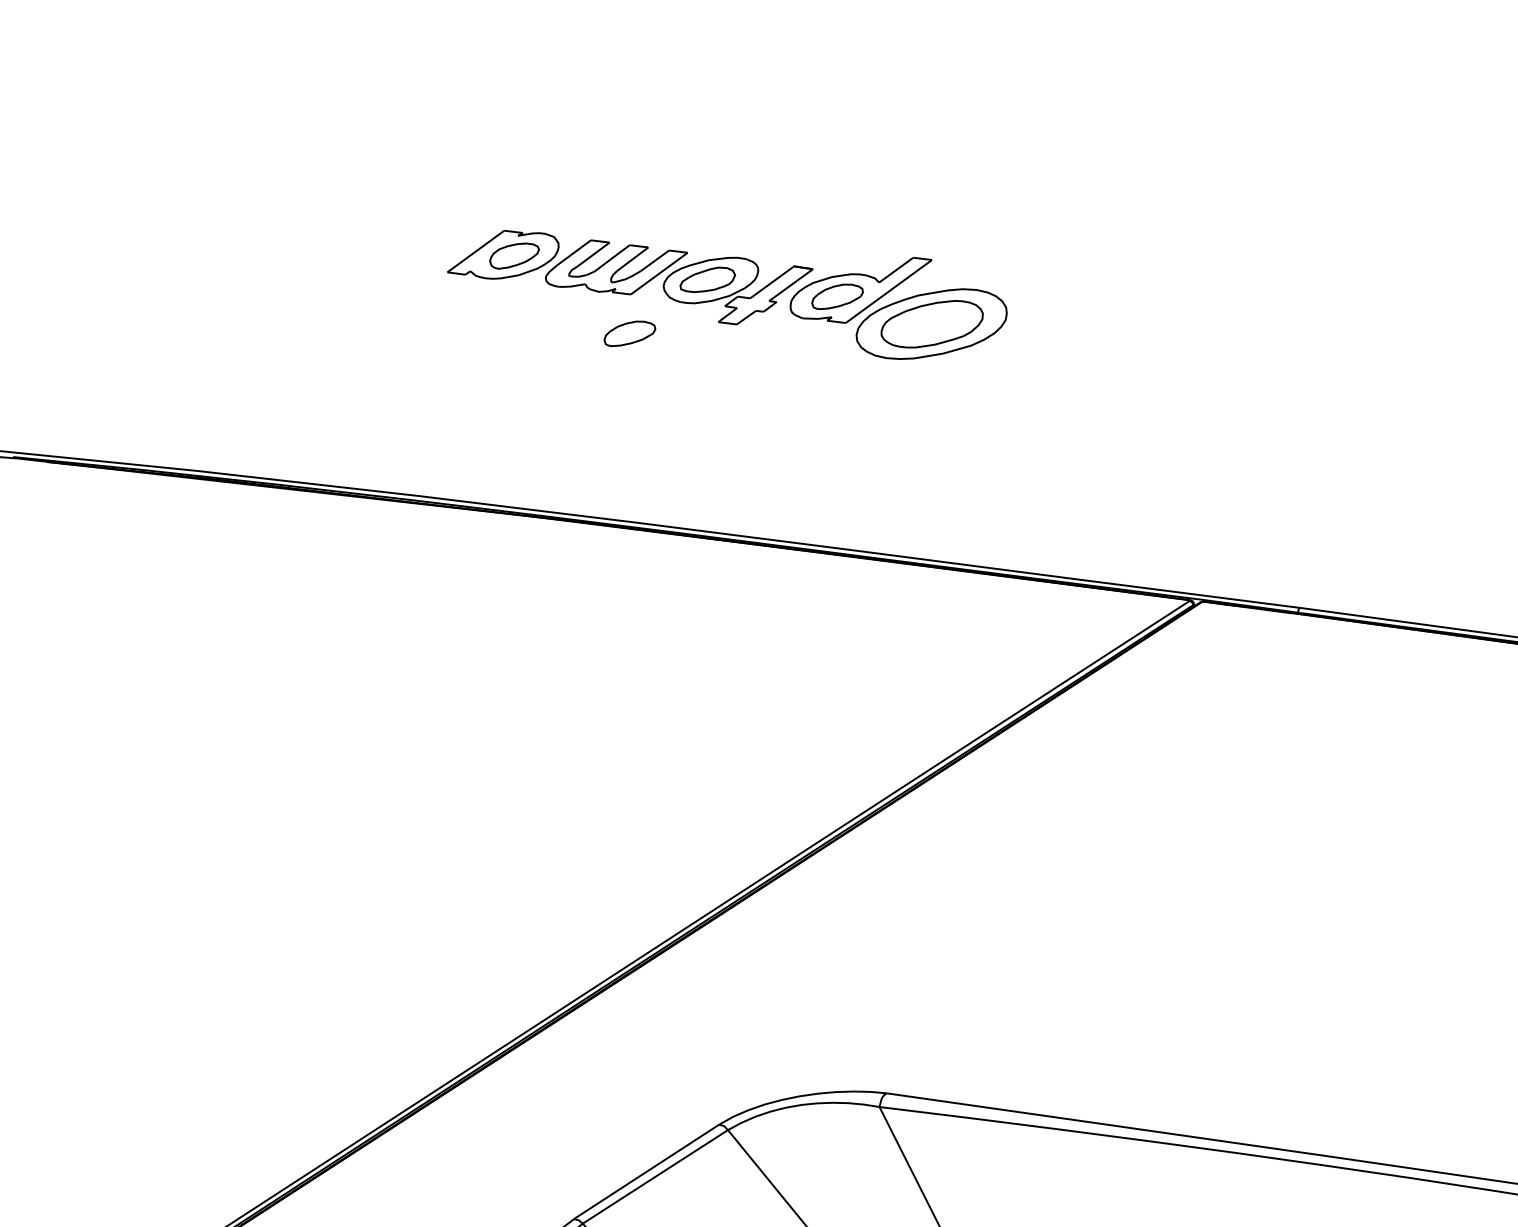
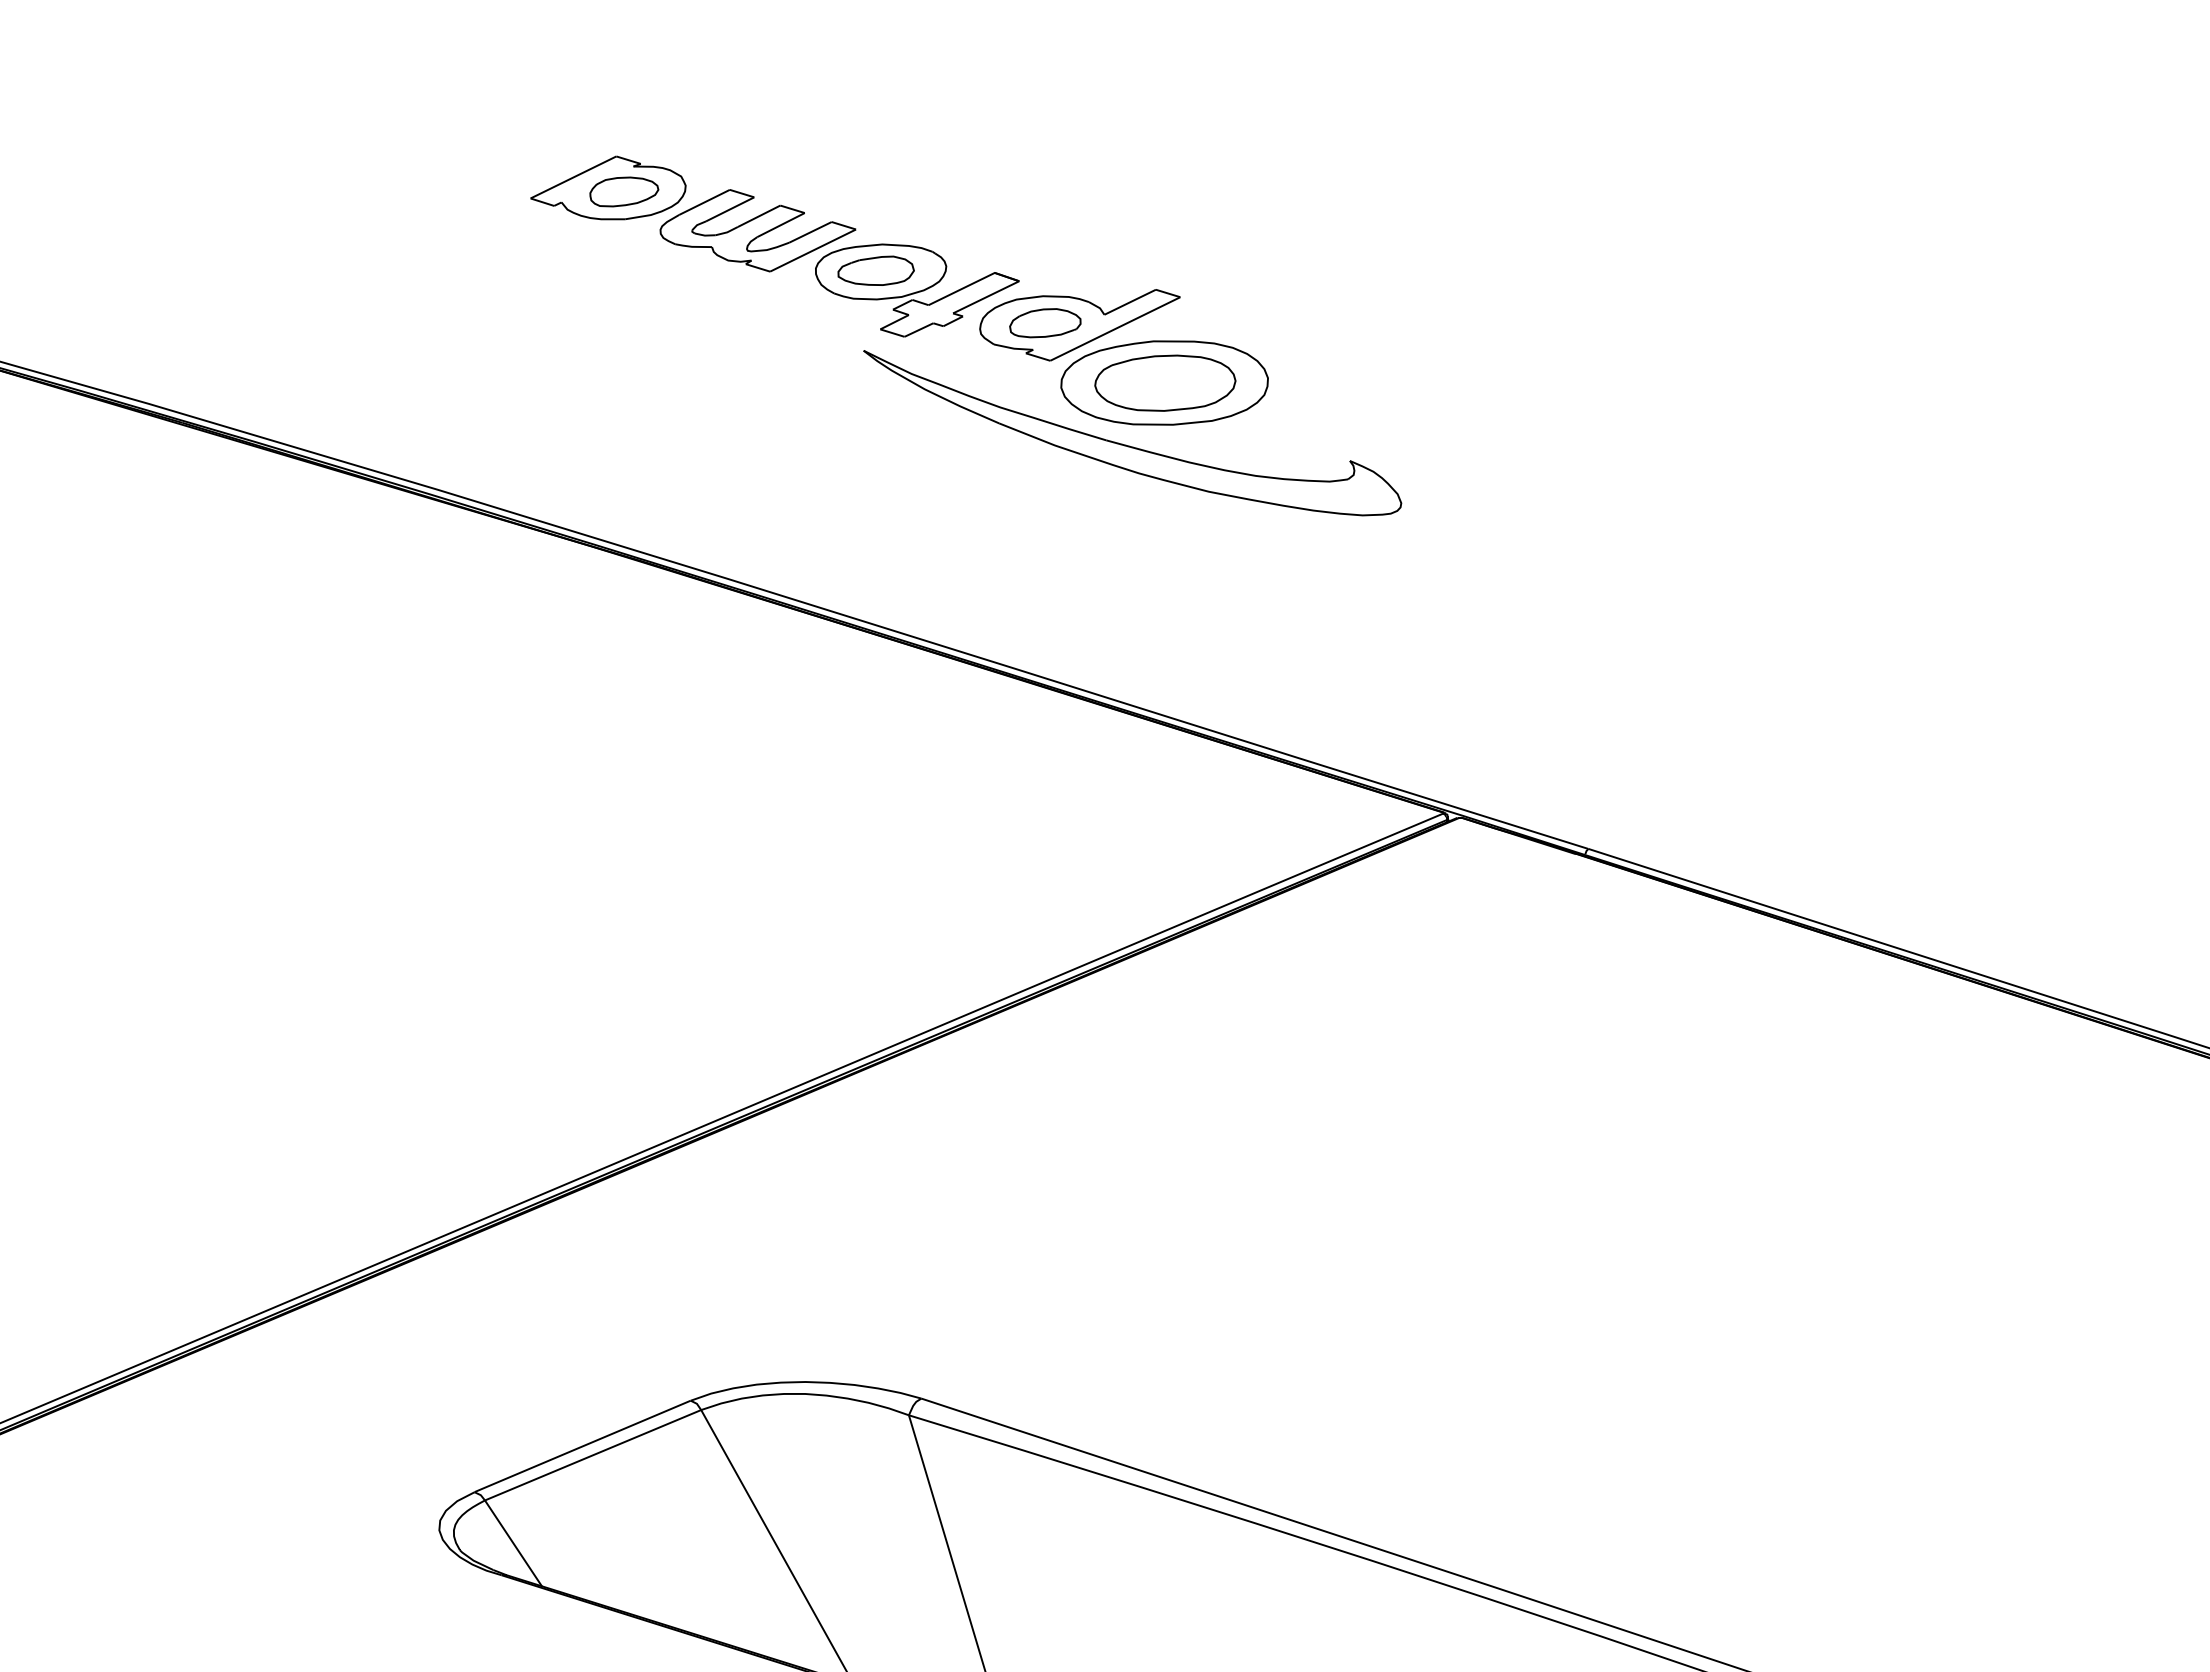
part: (629, 333) -> (759, 323), removed
part: (914, 374) -> (1129, 445), added

